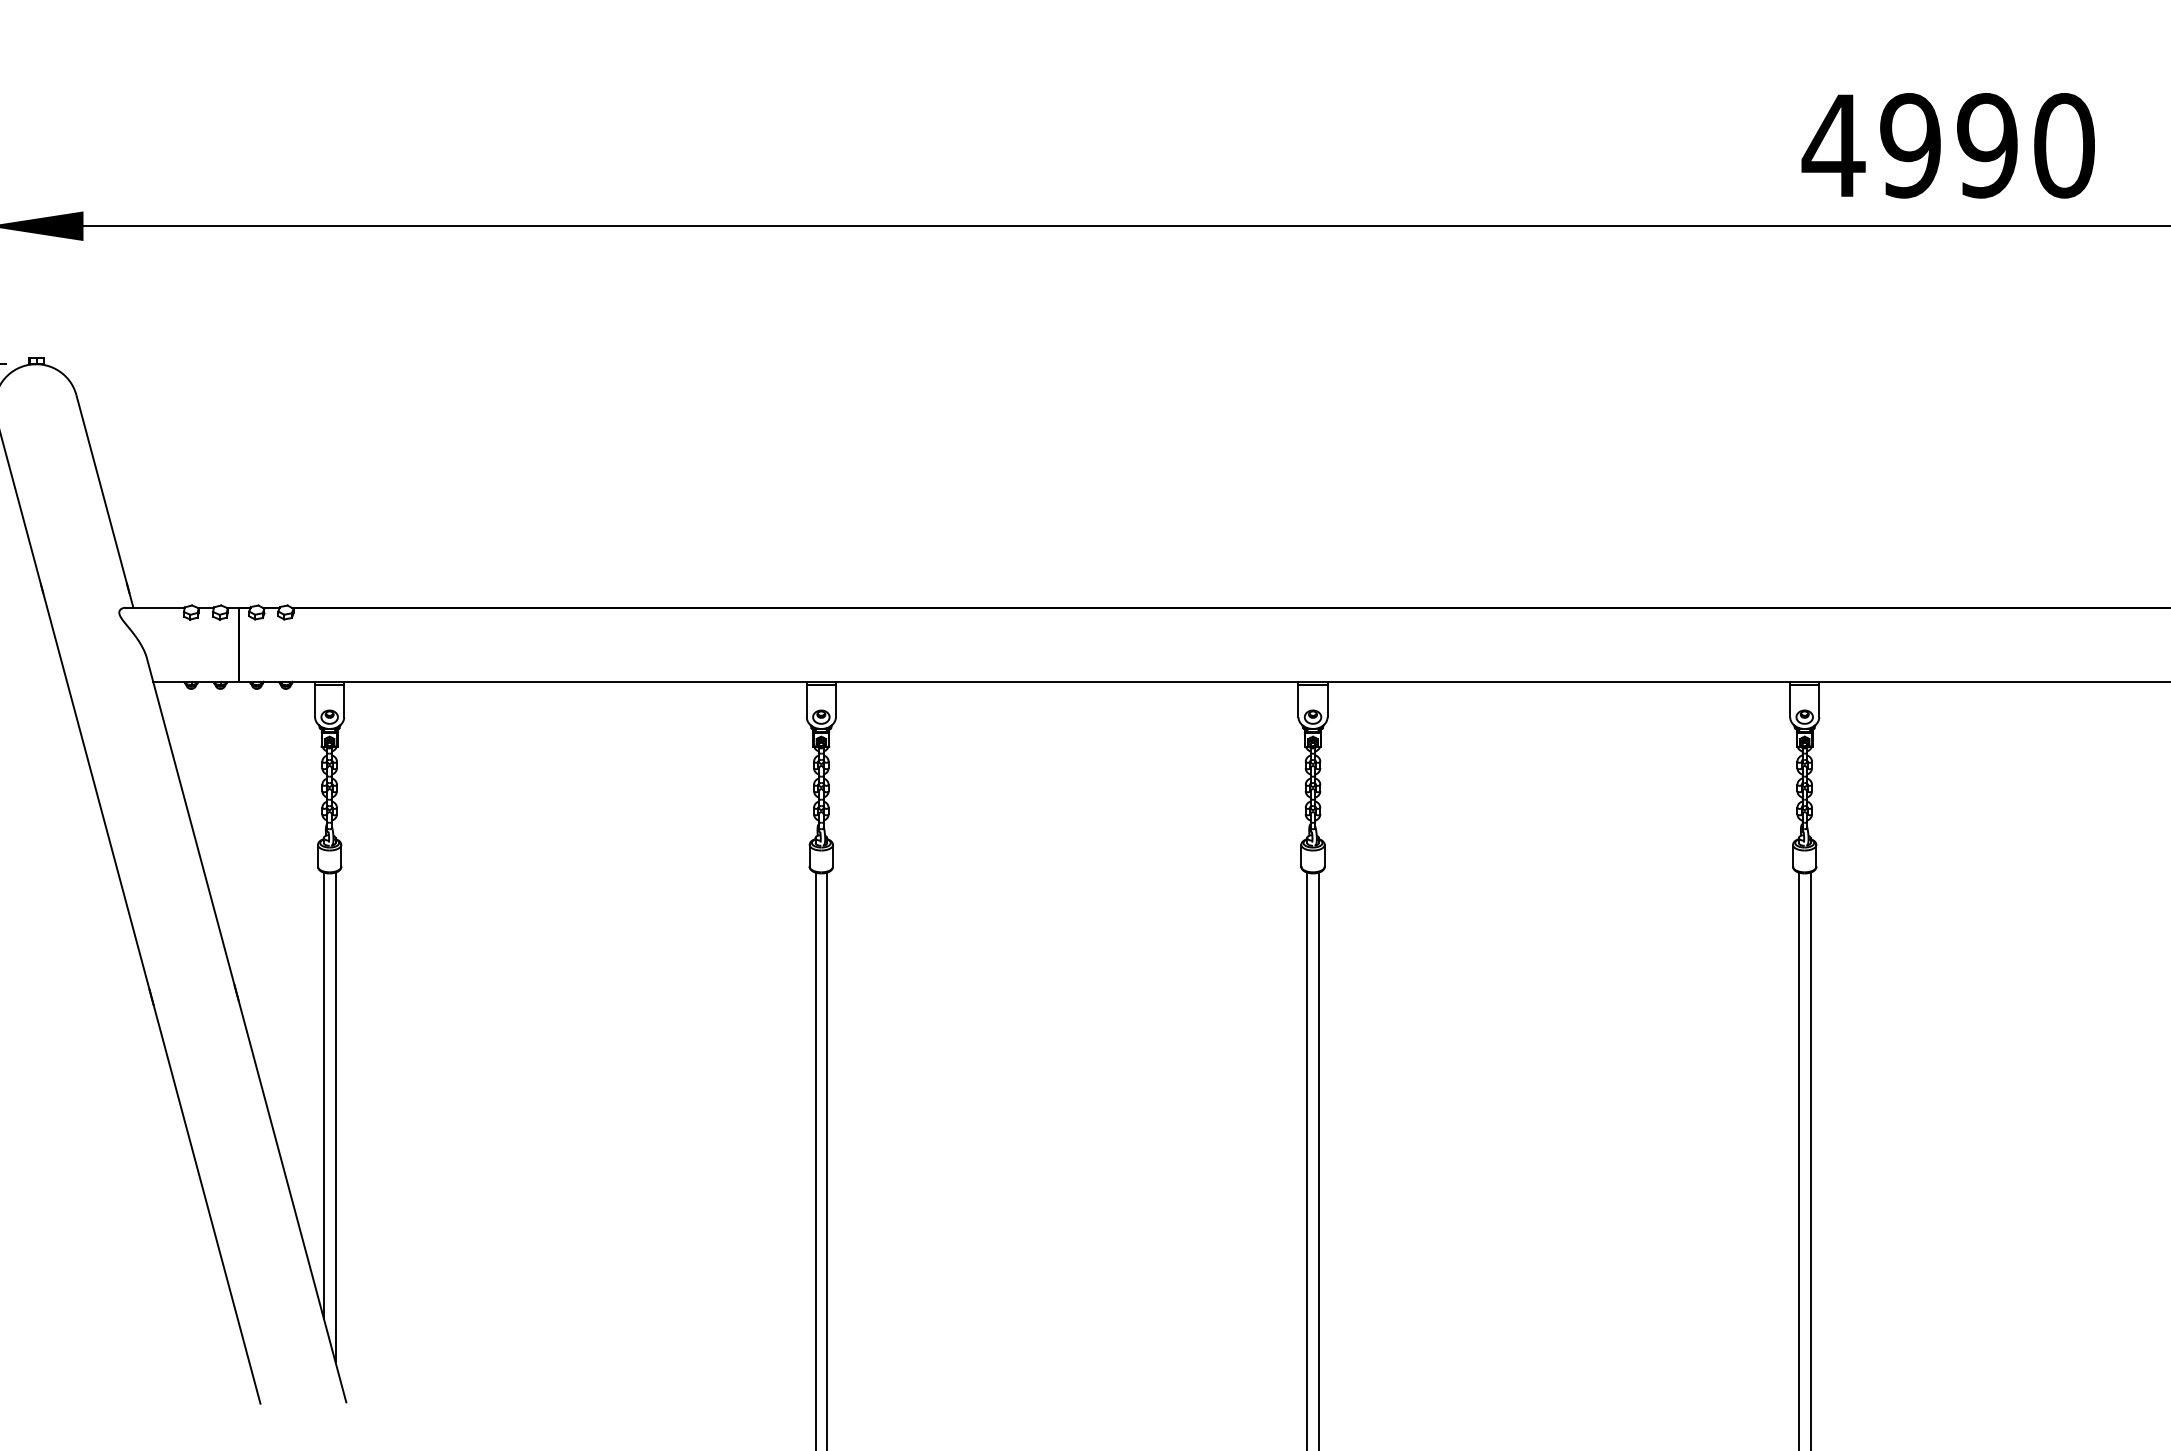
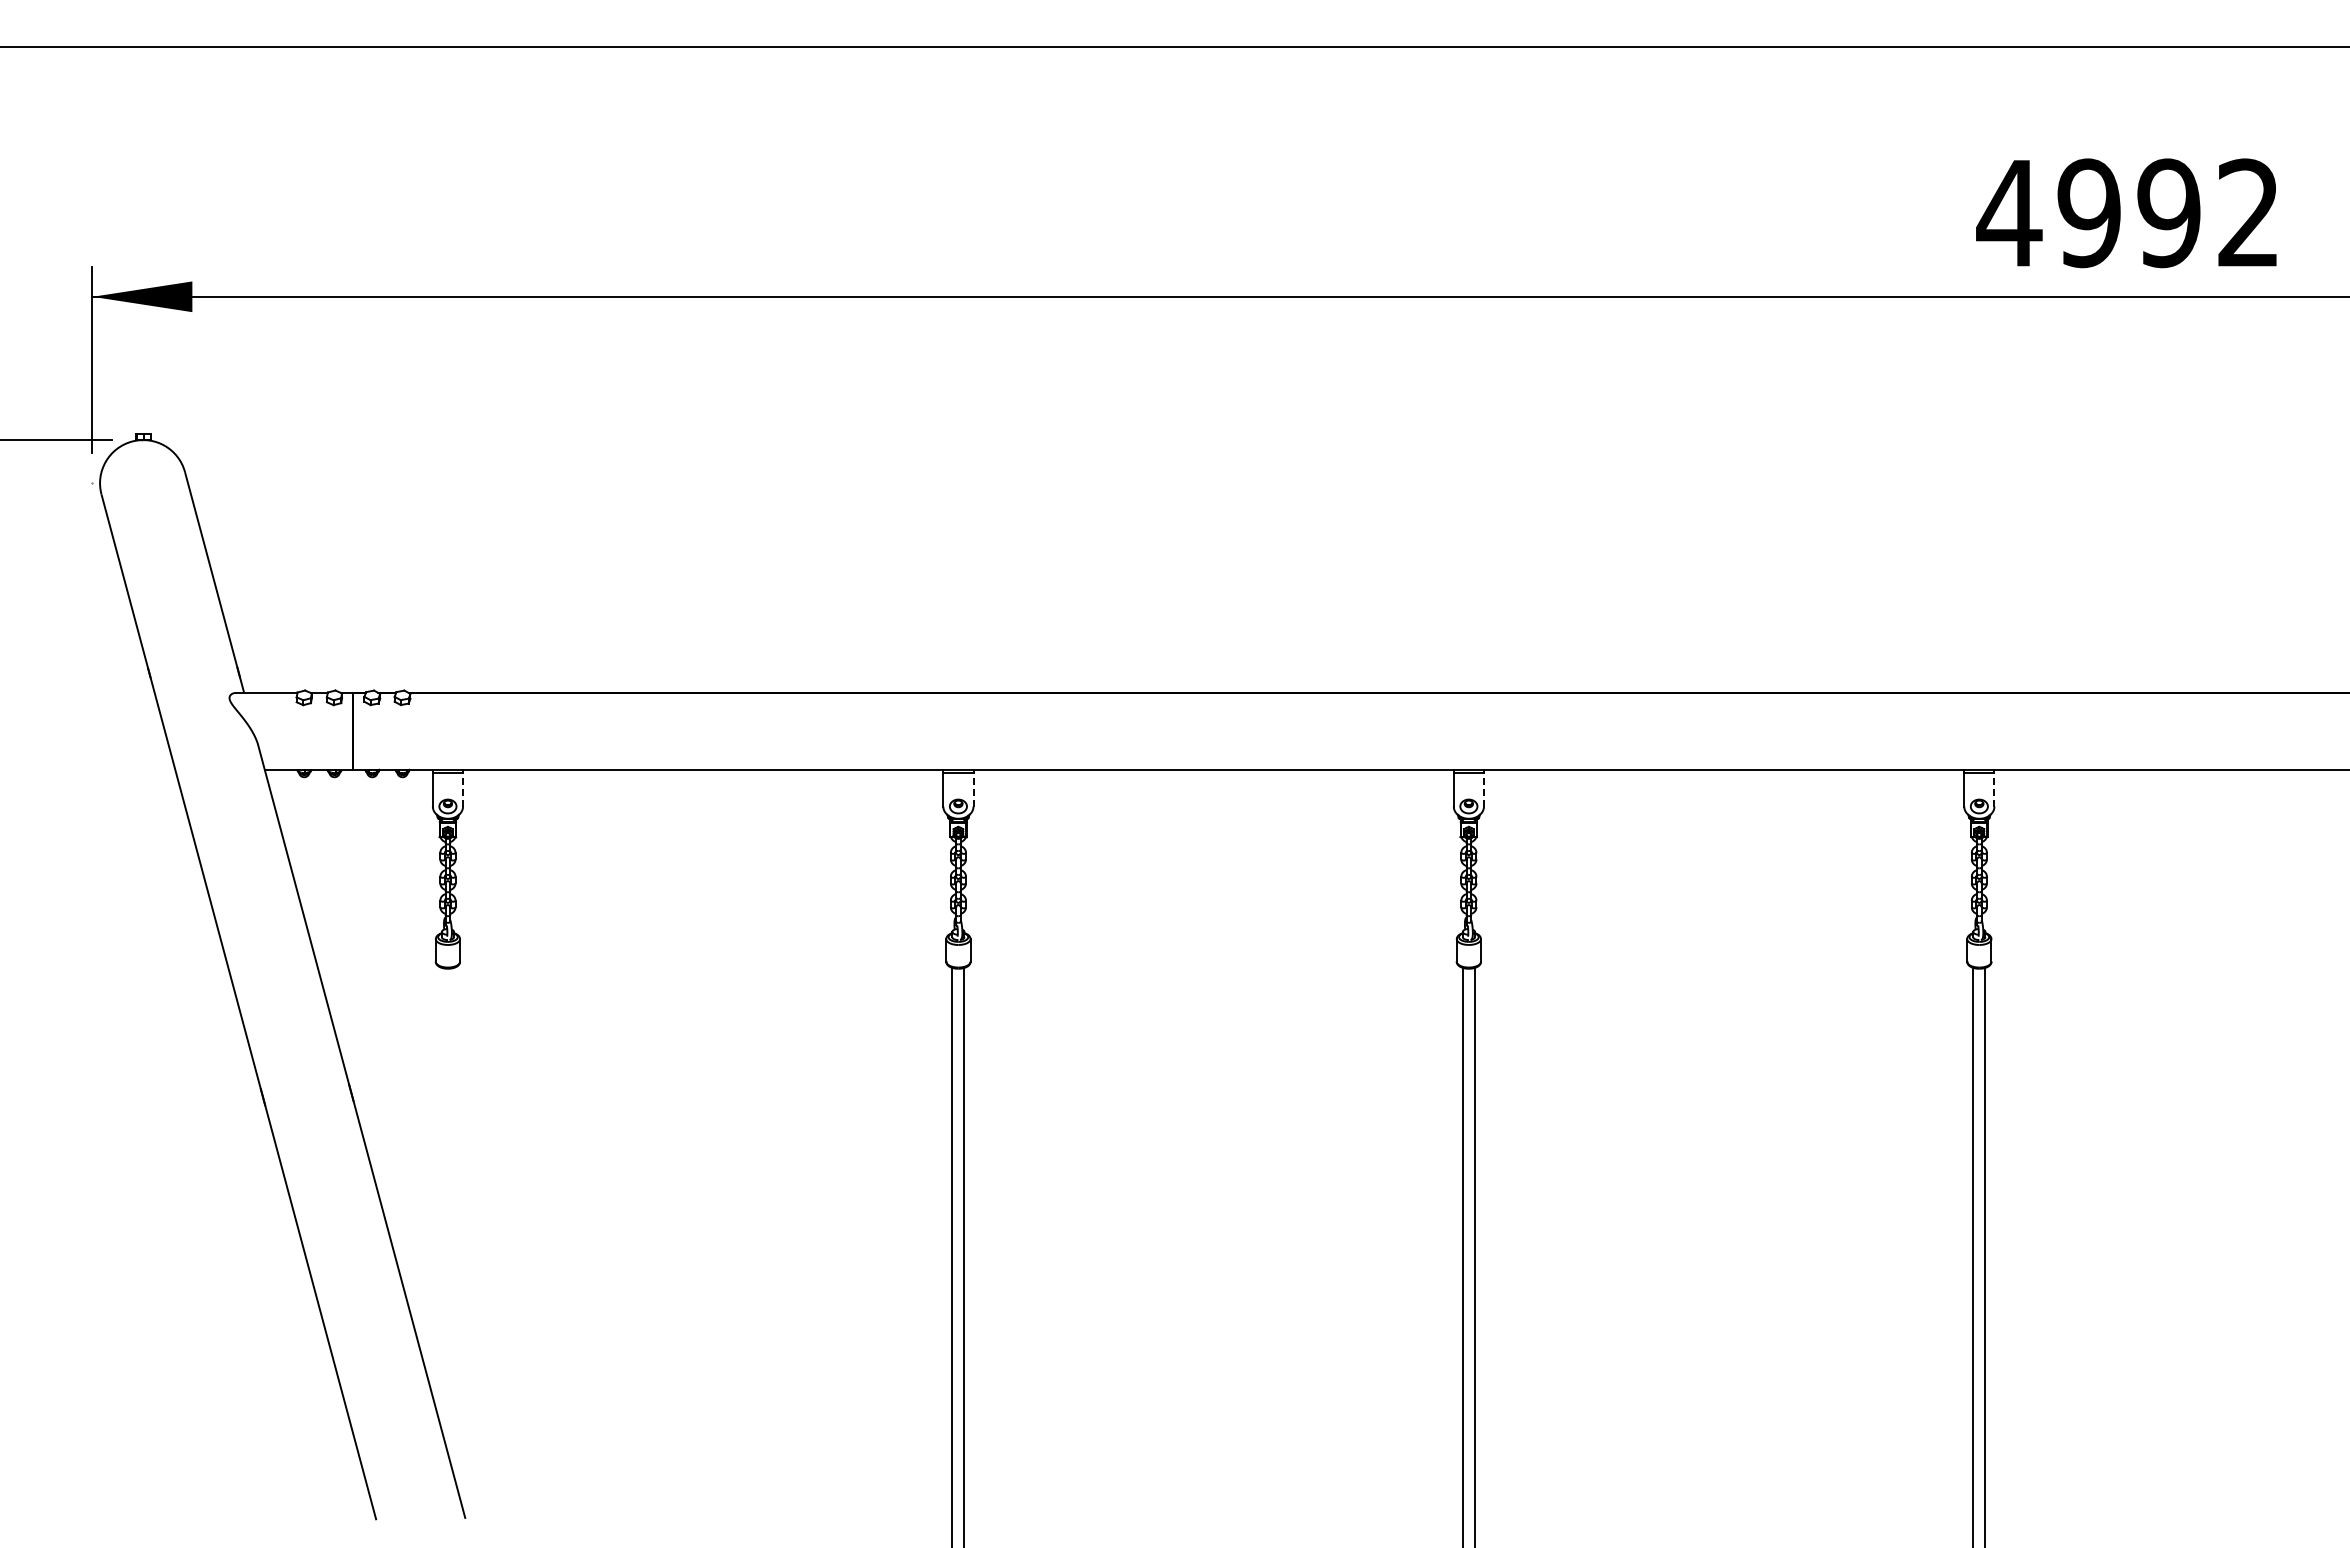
text: (2063, 145) -> (2248, 213), 4990 -> 4992
line: (344, 700) -> (463, 789), solid -> dashed
line: (835, 700) -> (973, 789), solid -> dashed
line: (1328, 700) -> (1484, 789), solid -> dashed
line: (1819, 700) -> (1994, 789), solid -> dashed
line: (323, 1094) -> (441, 1198), removed
line: (335, 1116) -> (454, 1221), removed

